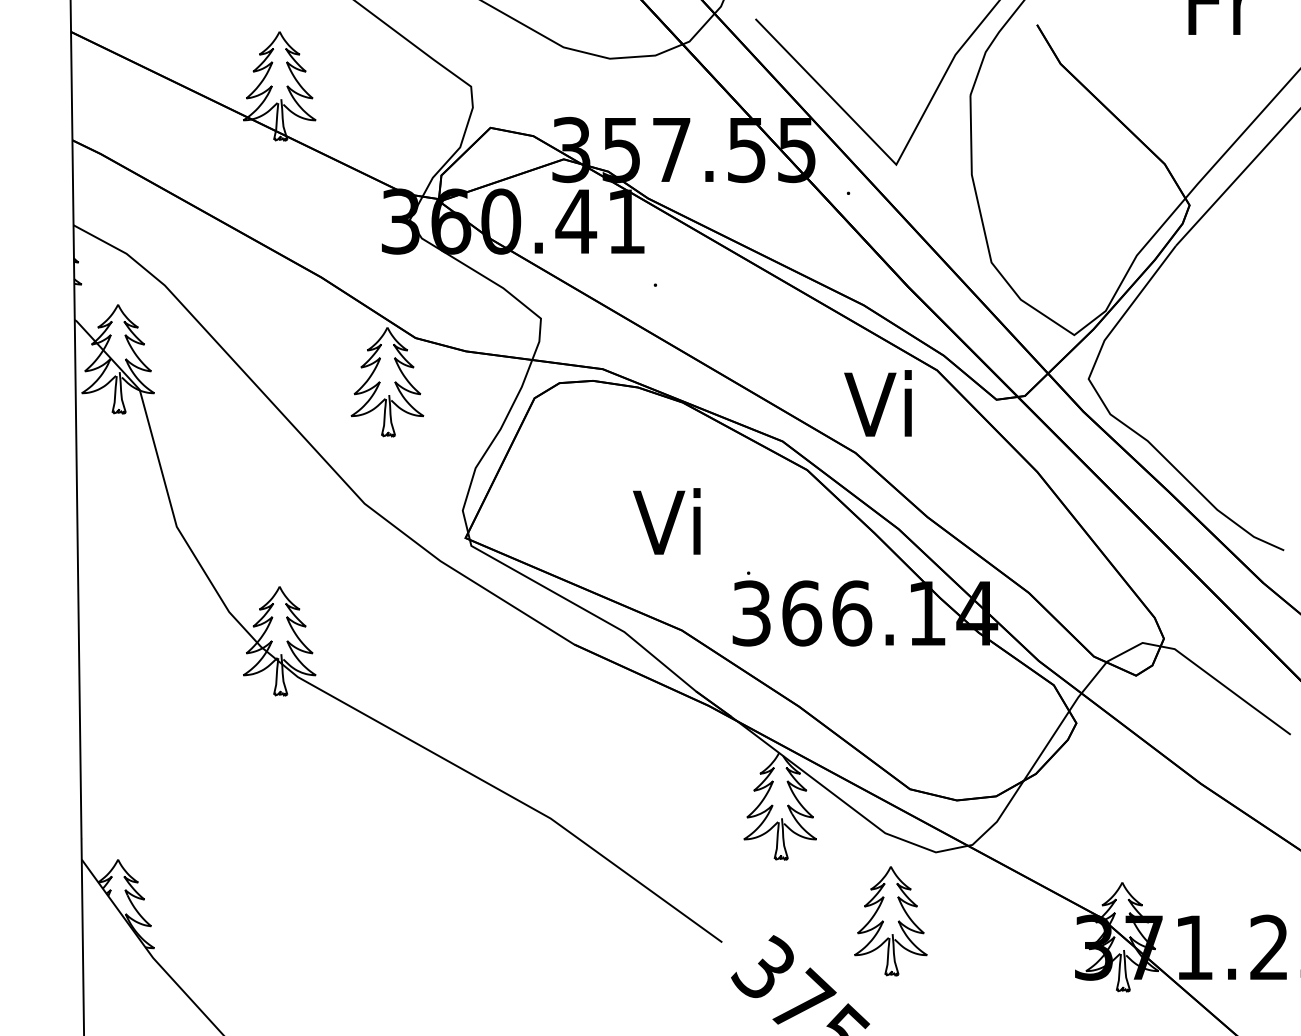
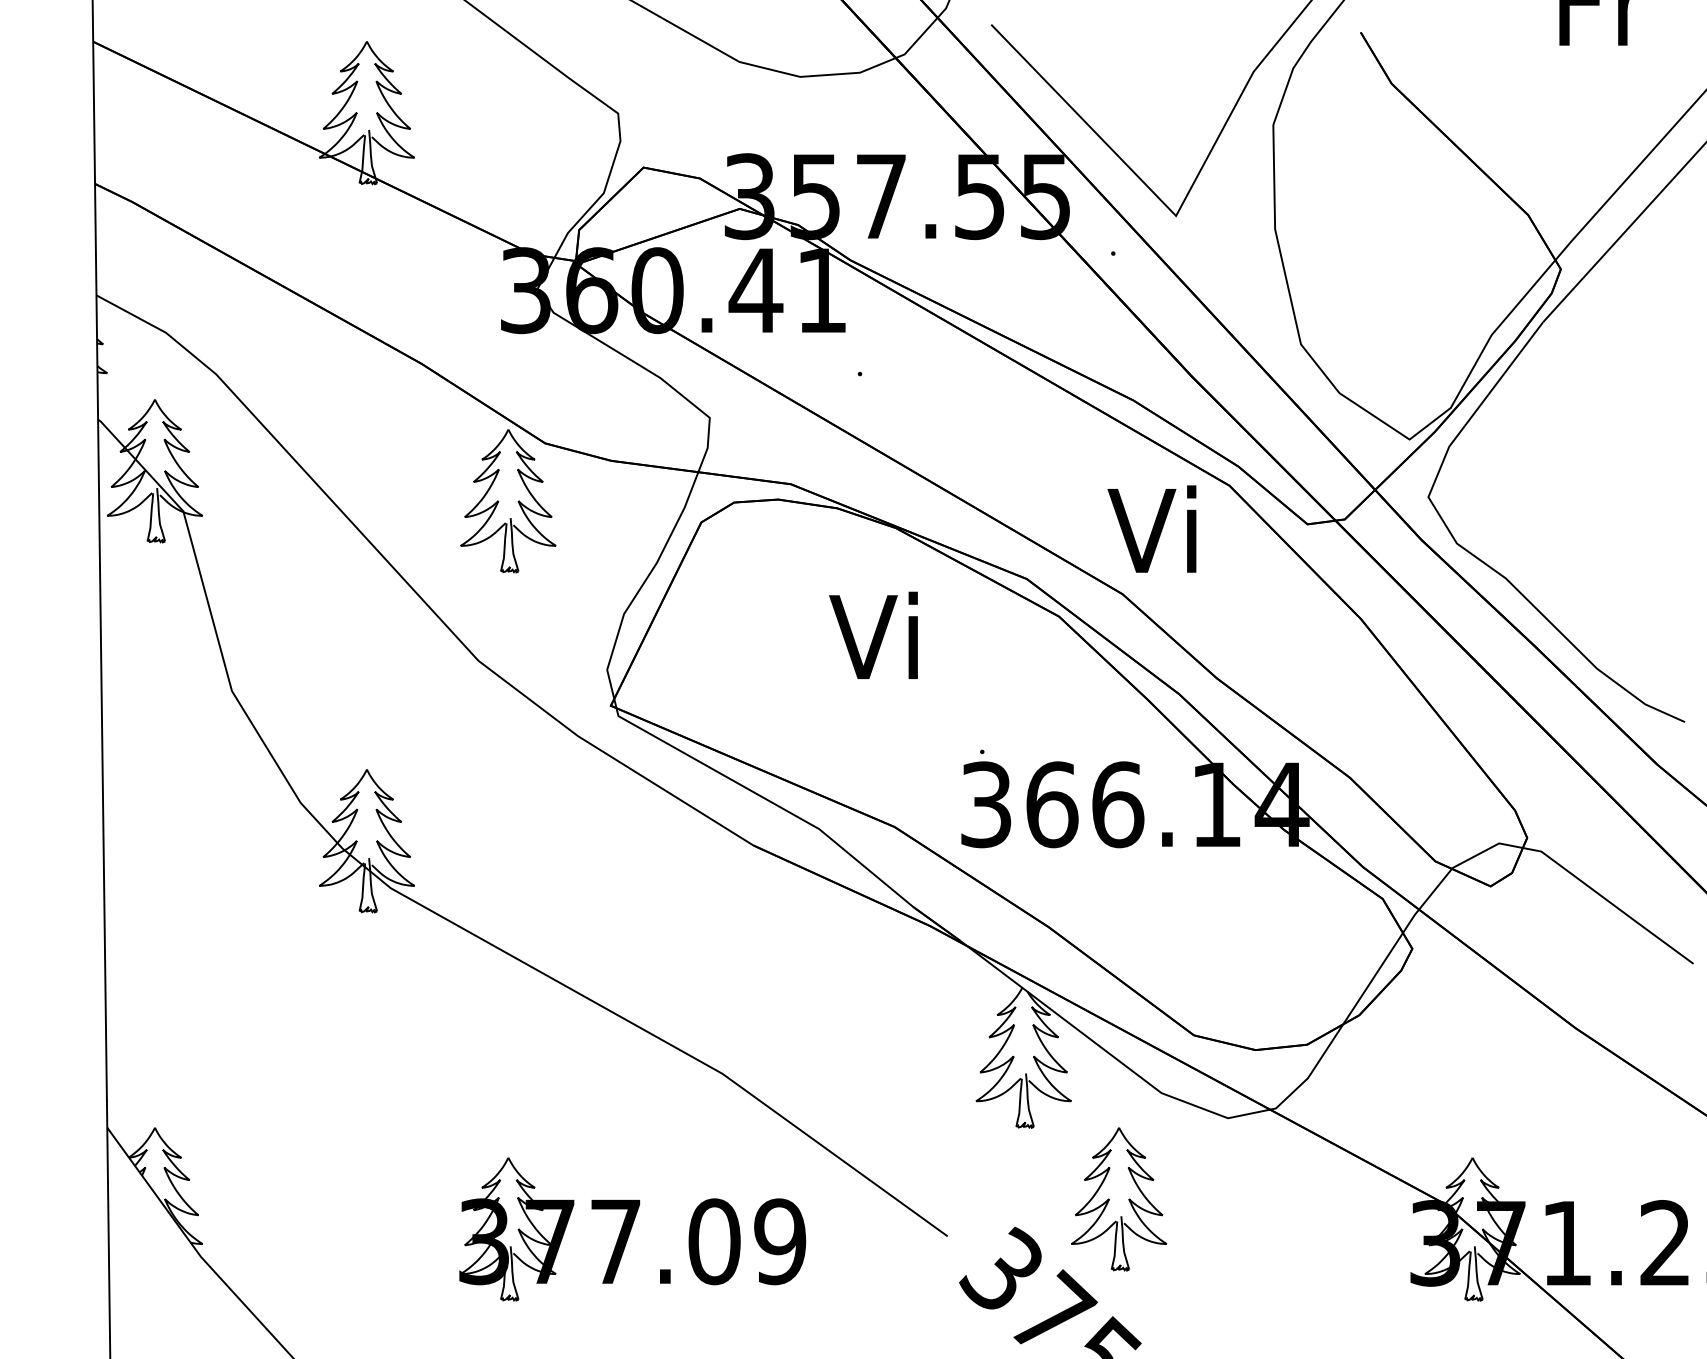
text: (666, 521) -> (873, 635), moved
part: (890, 921) -> (1118, 1199), moved
part: (482, 937) -> (633, 1229), added

